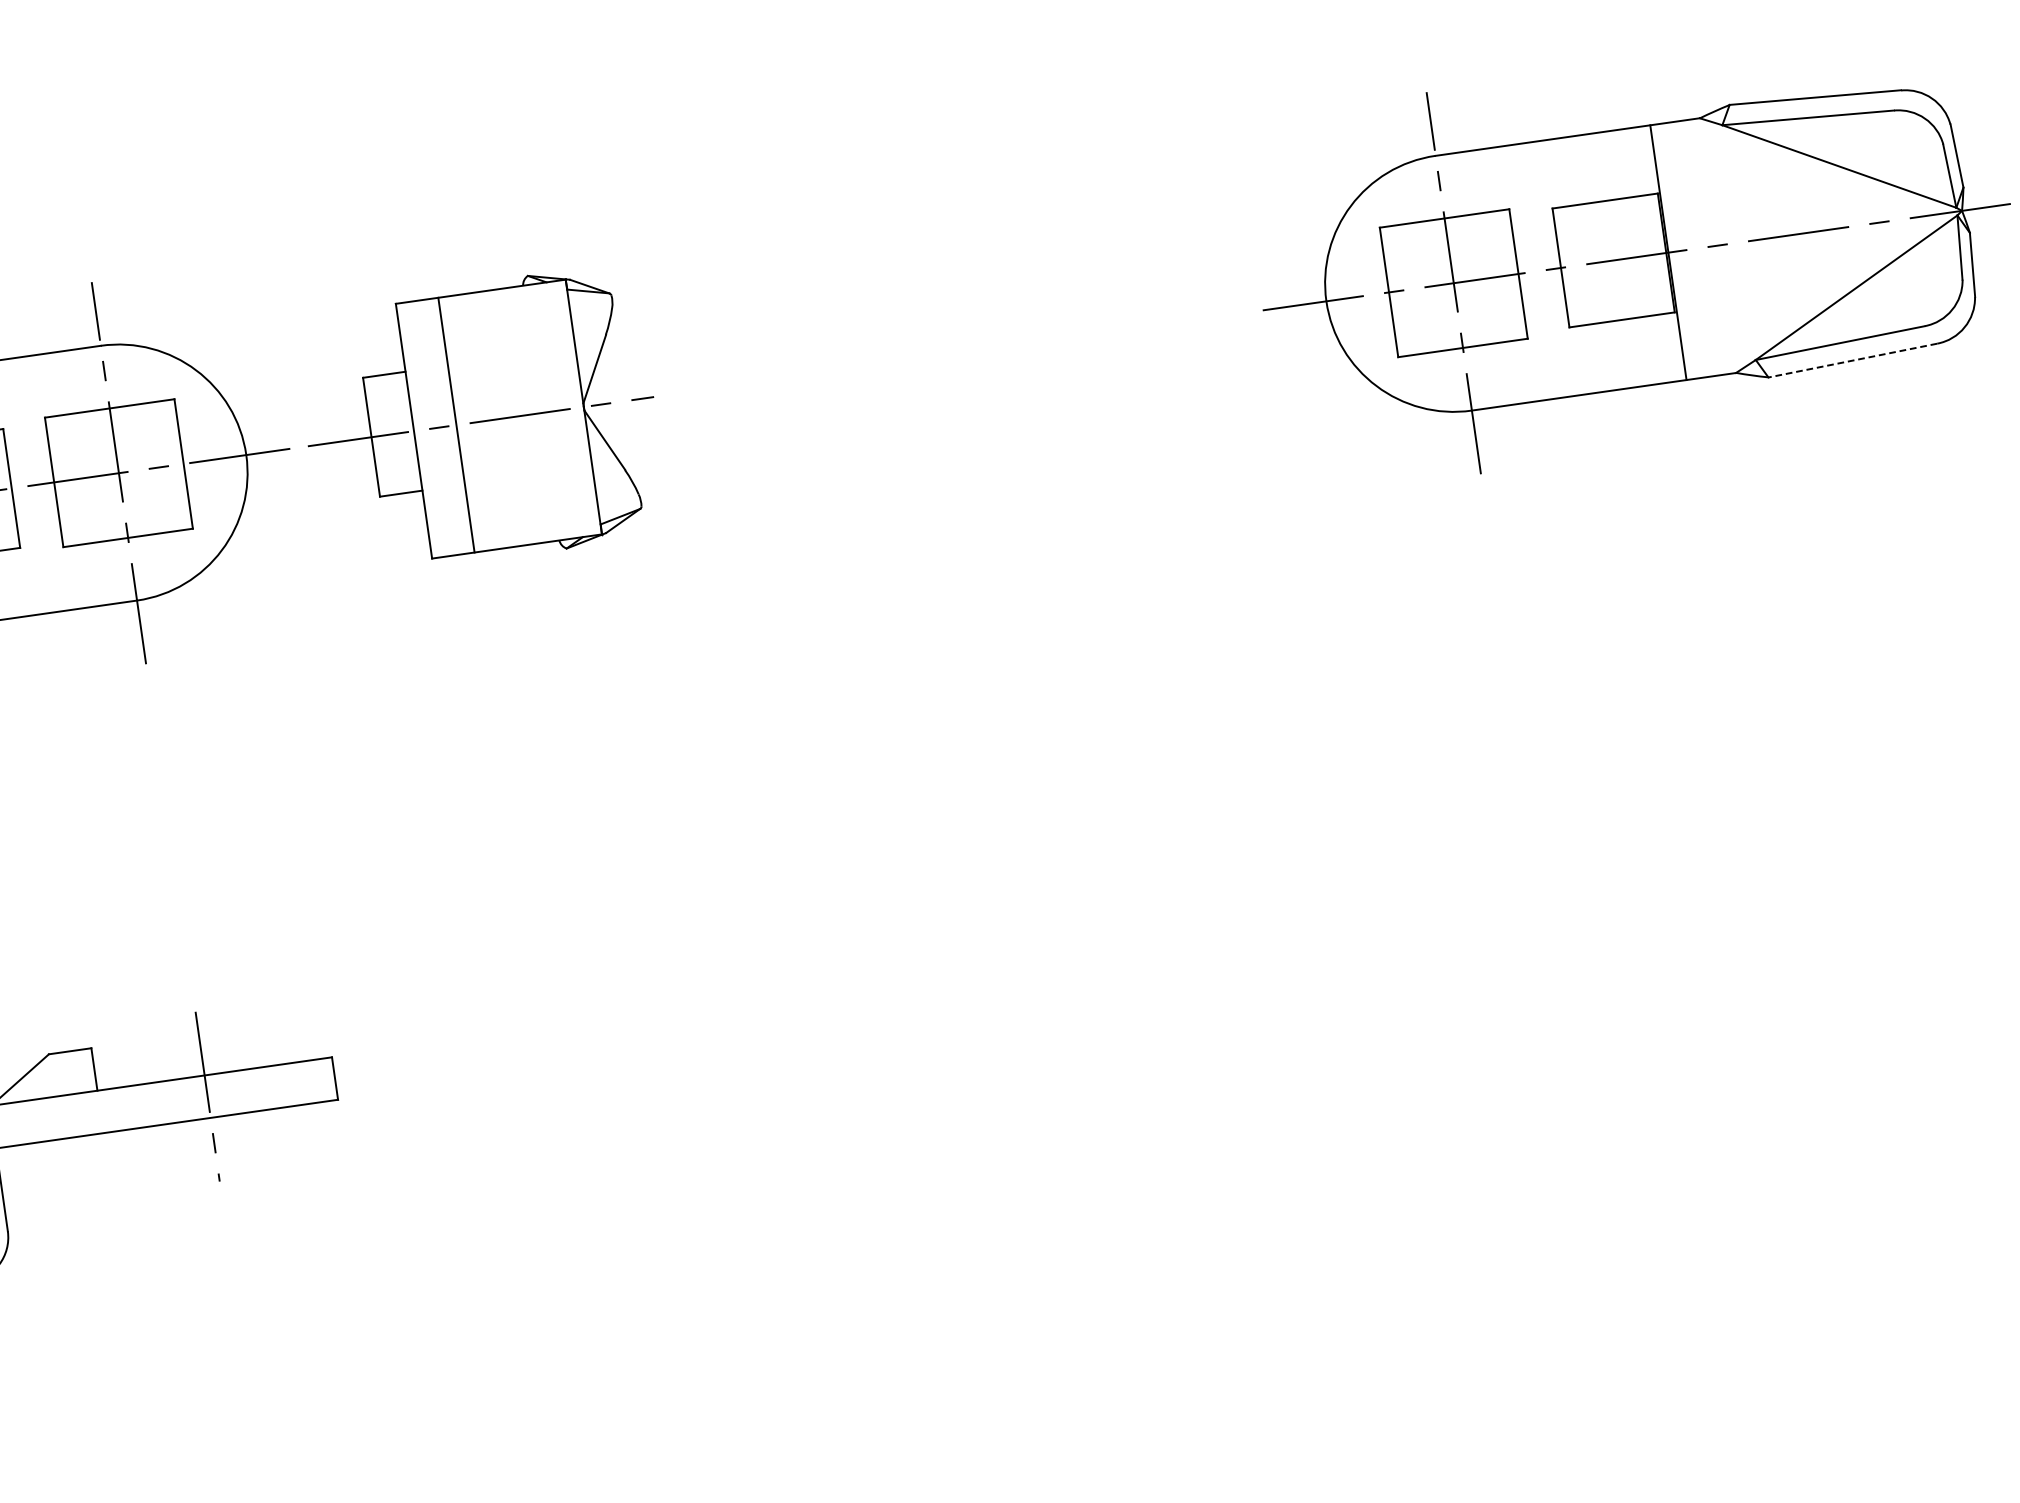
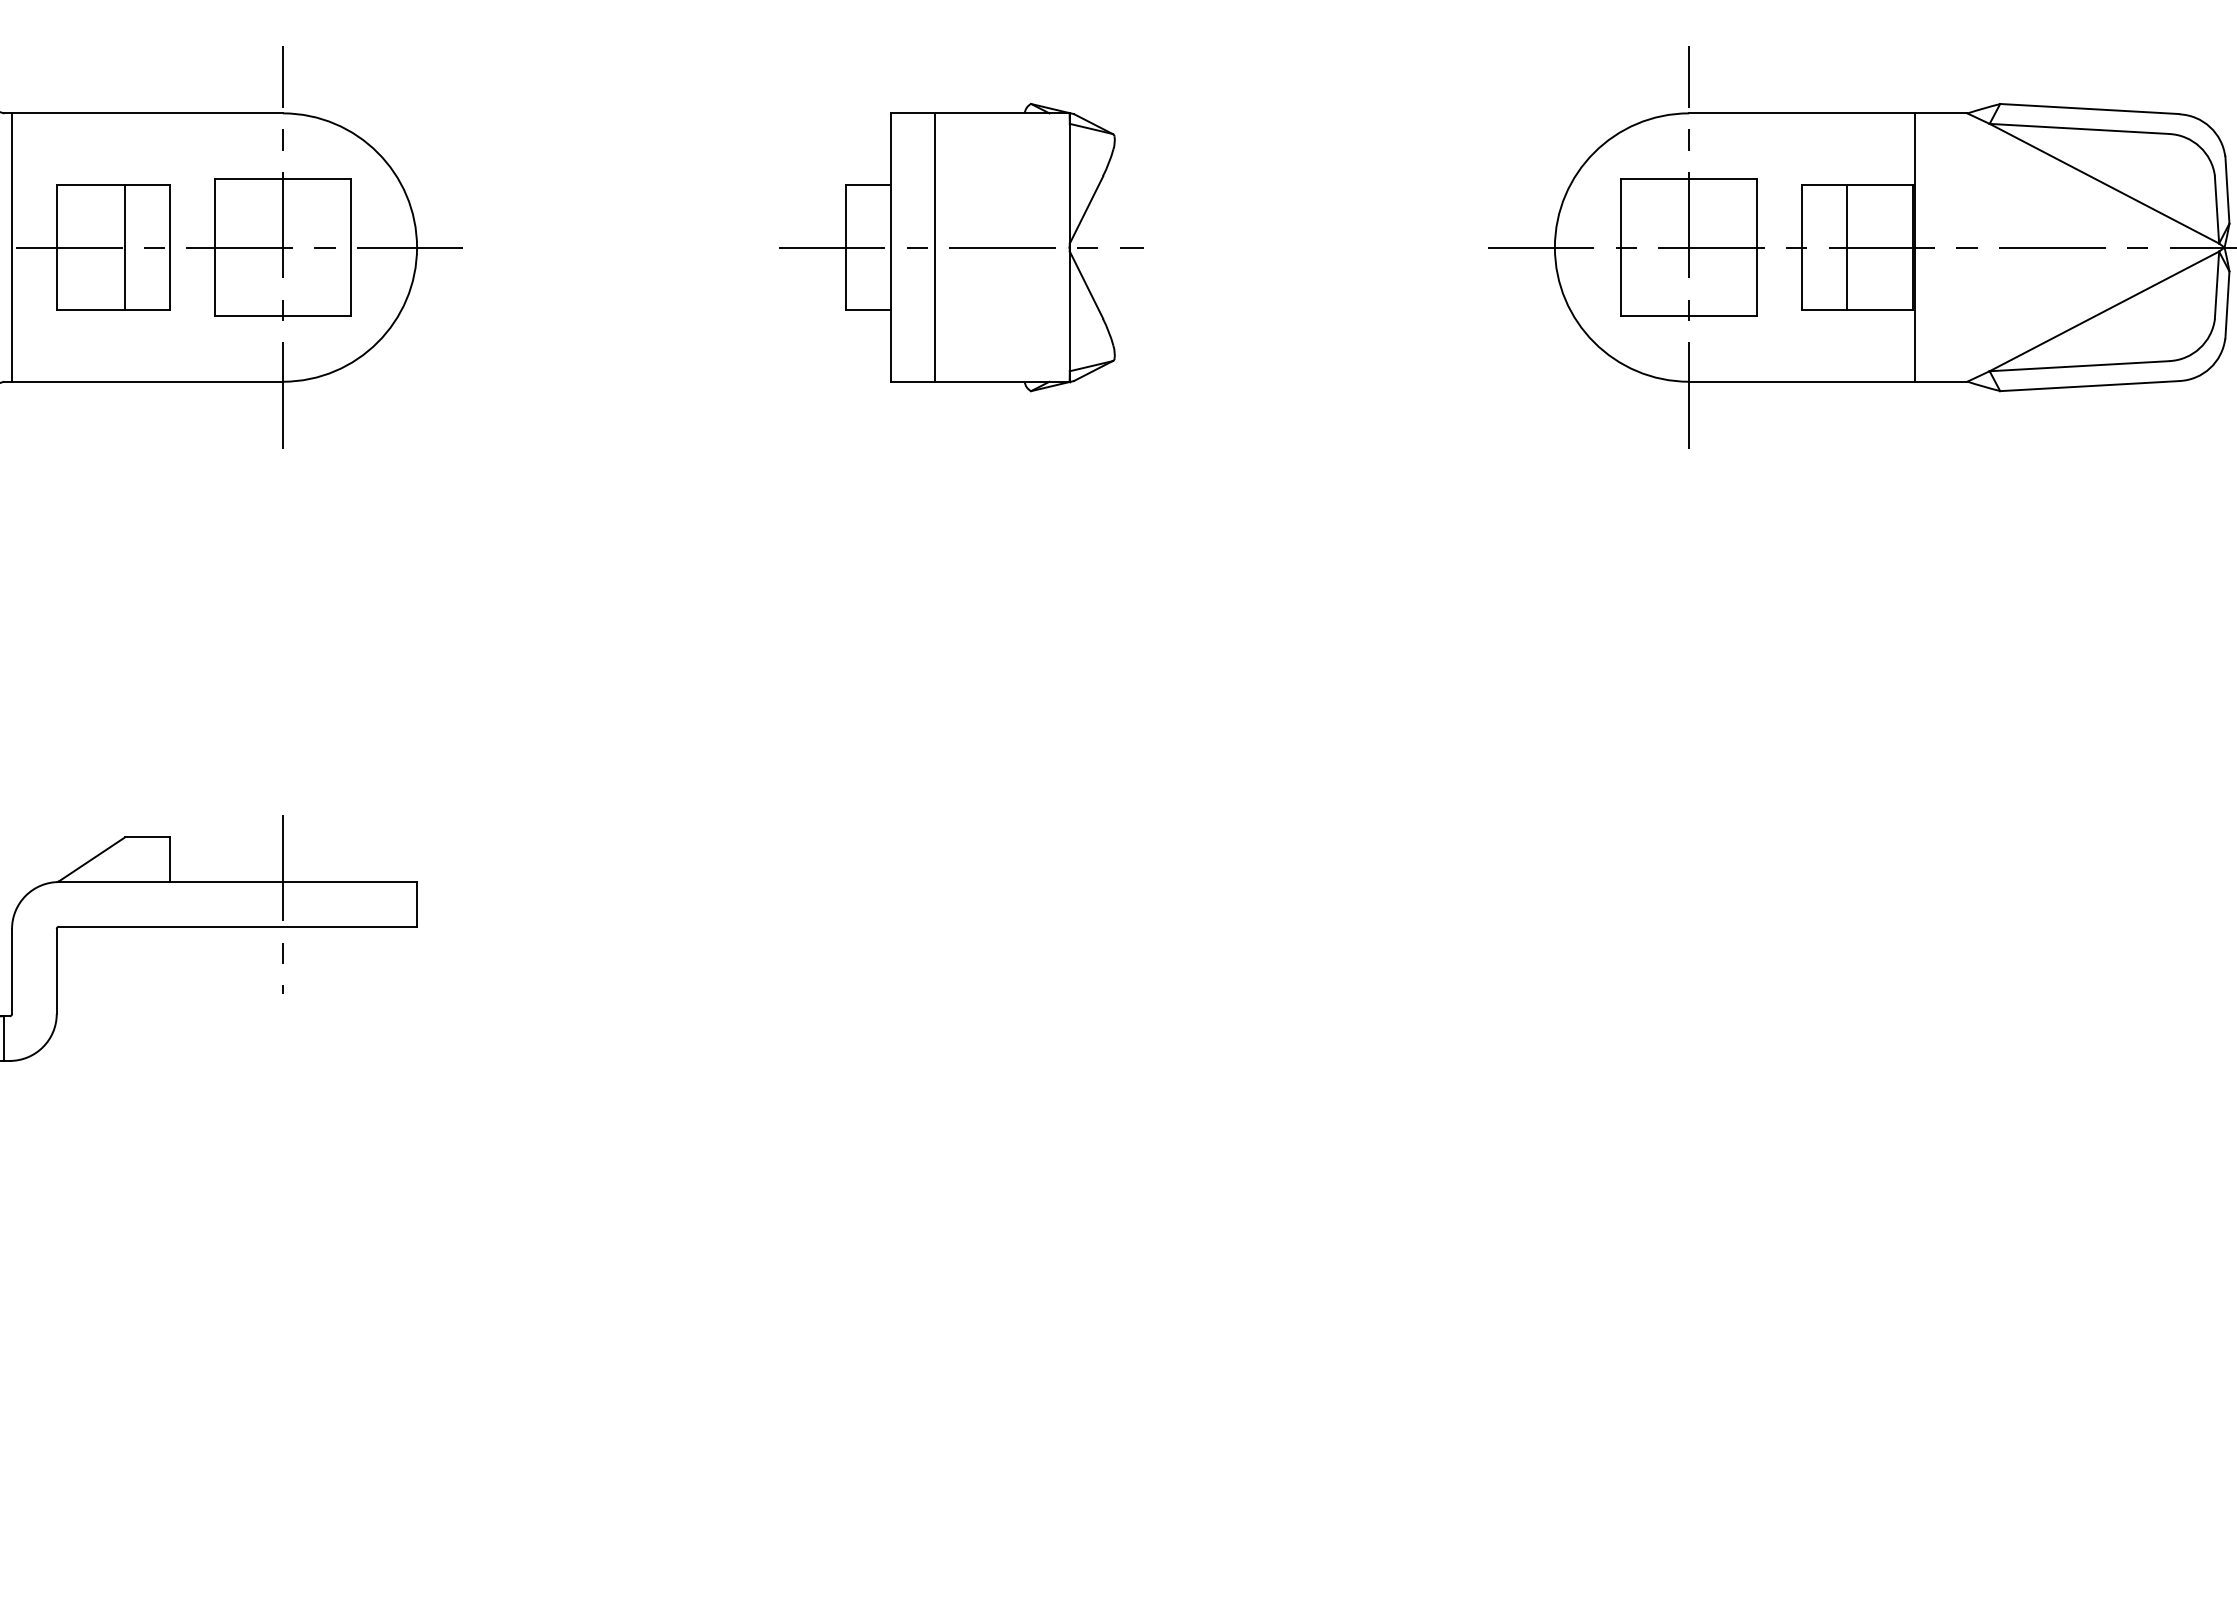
line: (1603, 261) -> (1846, 247), added
line: (1852, 361) -> (2089, 386), dashed -> solid
part: (481, 421) -> (961, 247), moved

